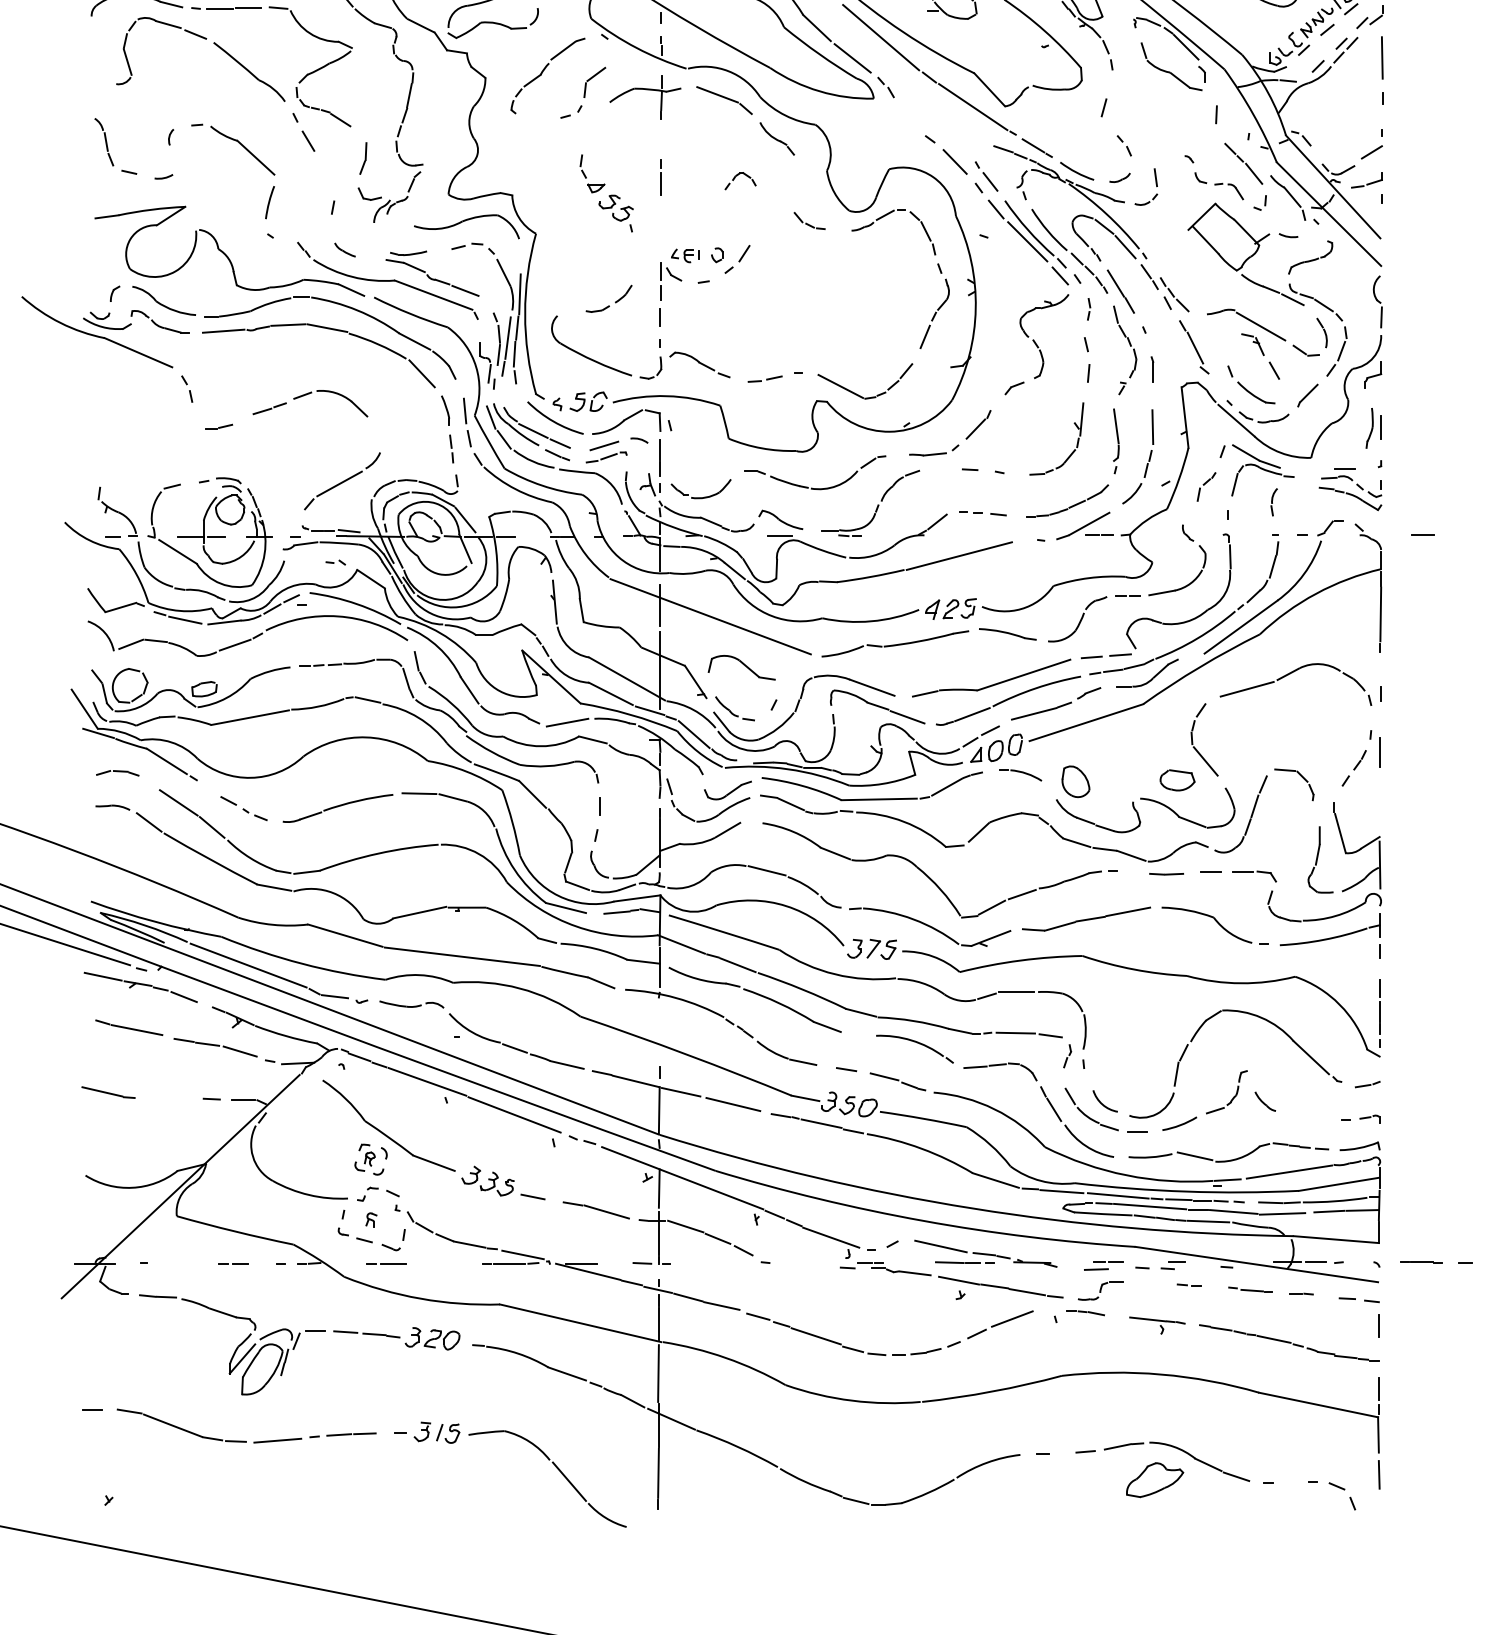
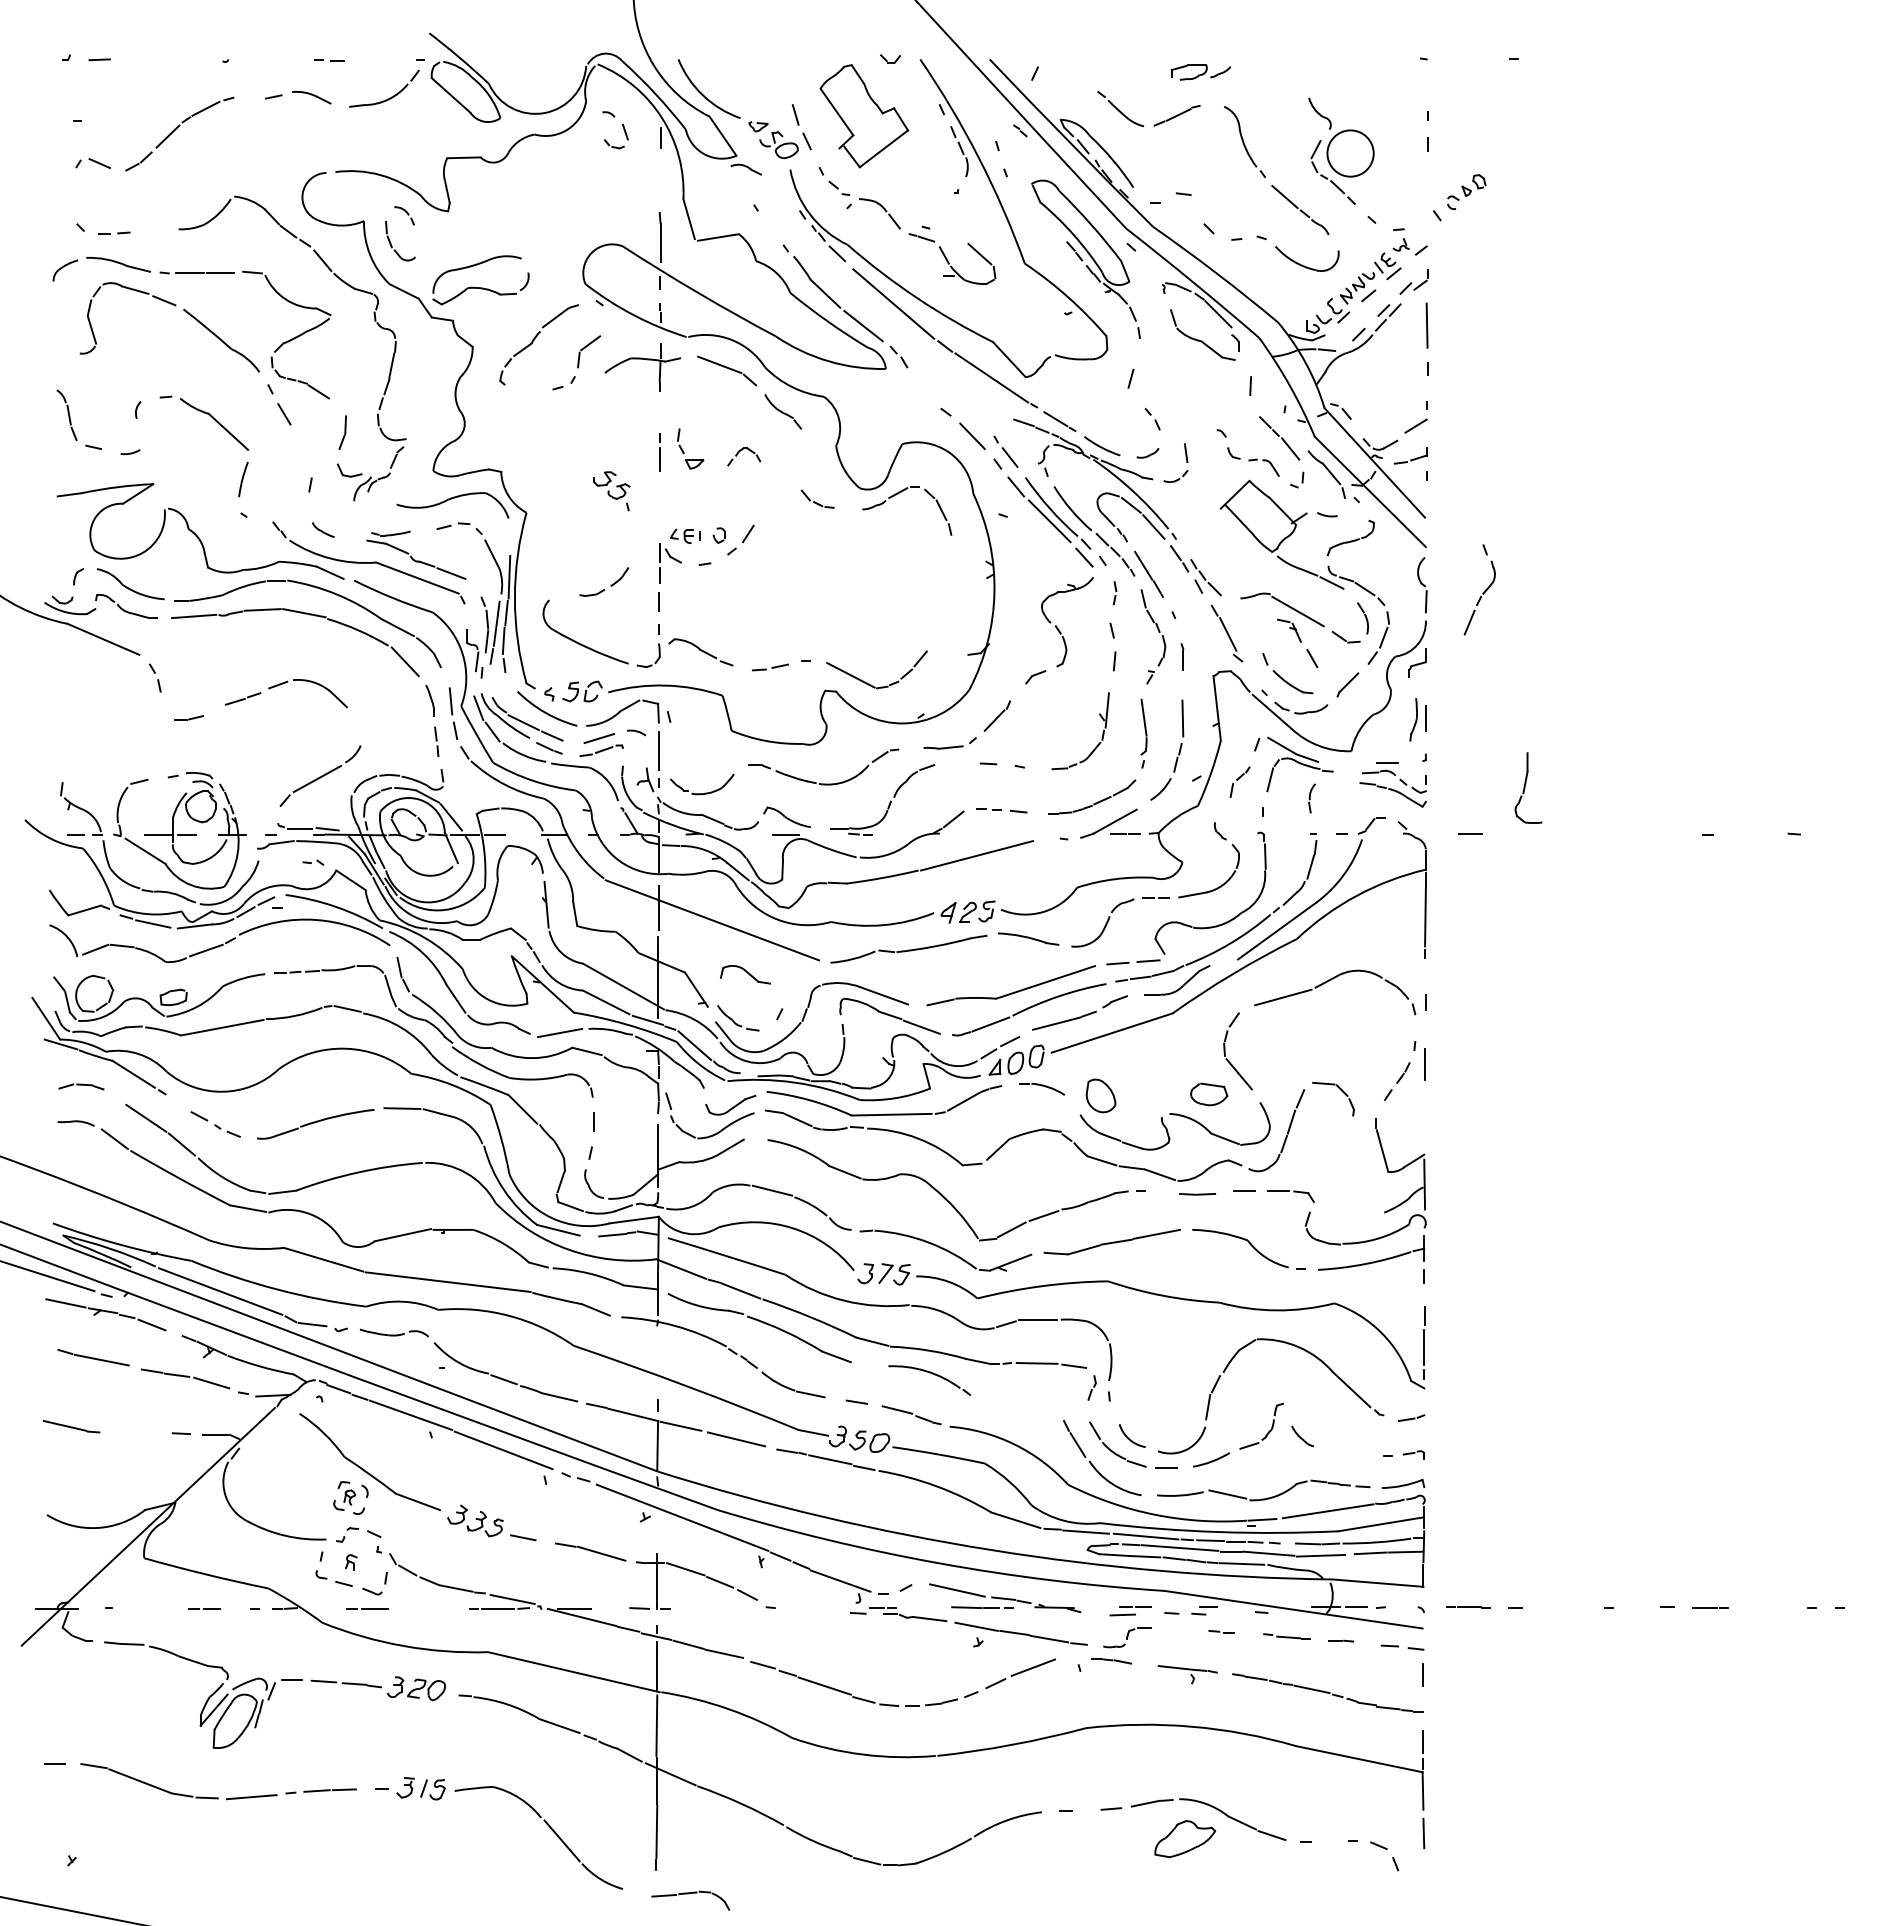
part: (586, 177) -> (684, 452), moved
part: (934, 305) -> (1479, 589), moved
part: (741, 667) -> (745, 974), size x0.7
part: (1320, 859) -> (1528, 787), moved
part: (999, 1066) -> (689, 1894), moved
line: (659, 1188) -> (657, 1528), removed

